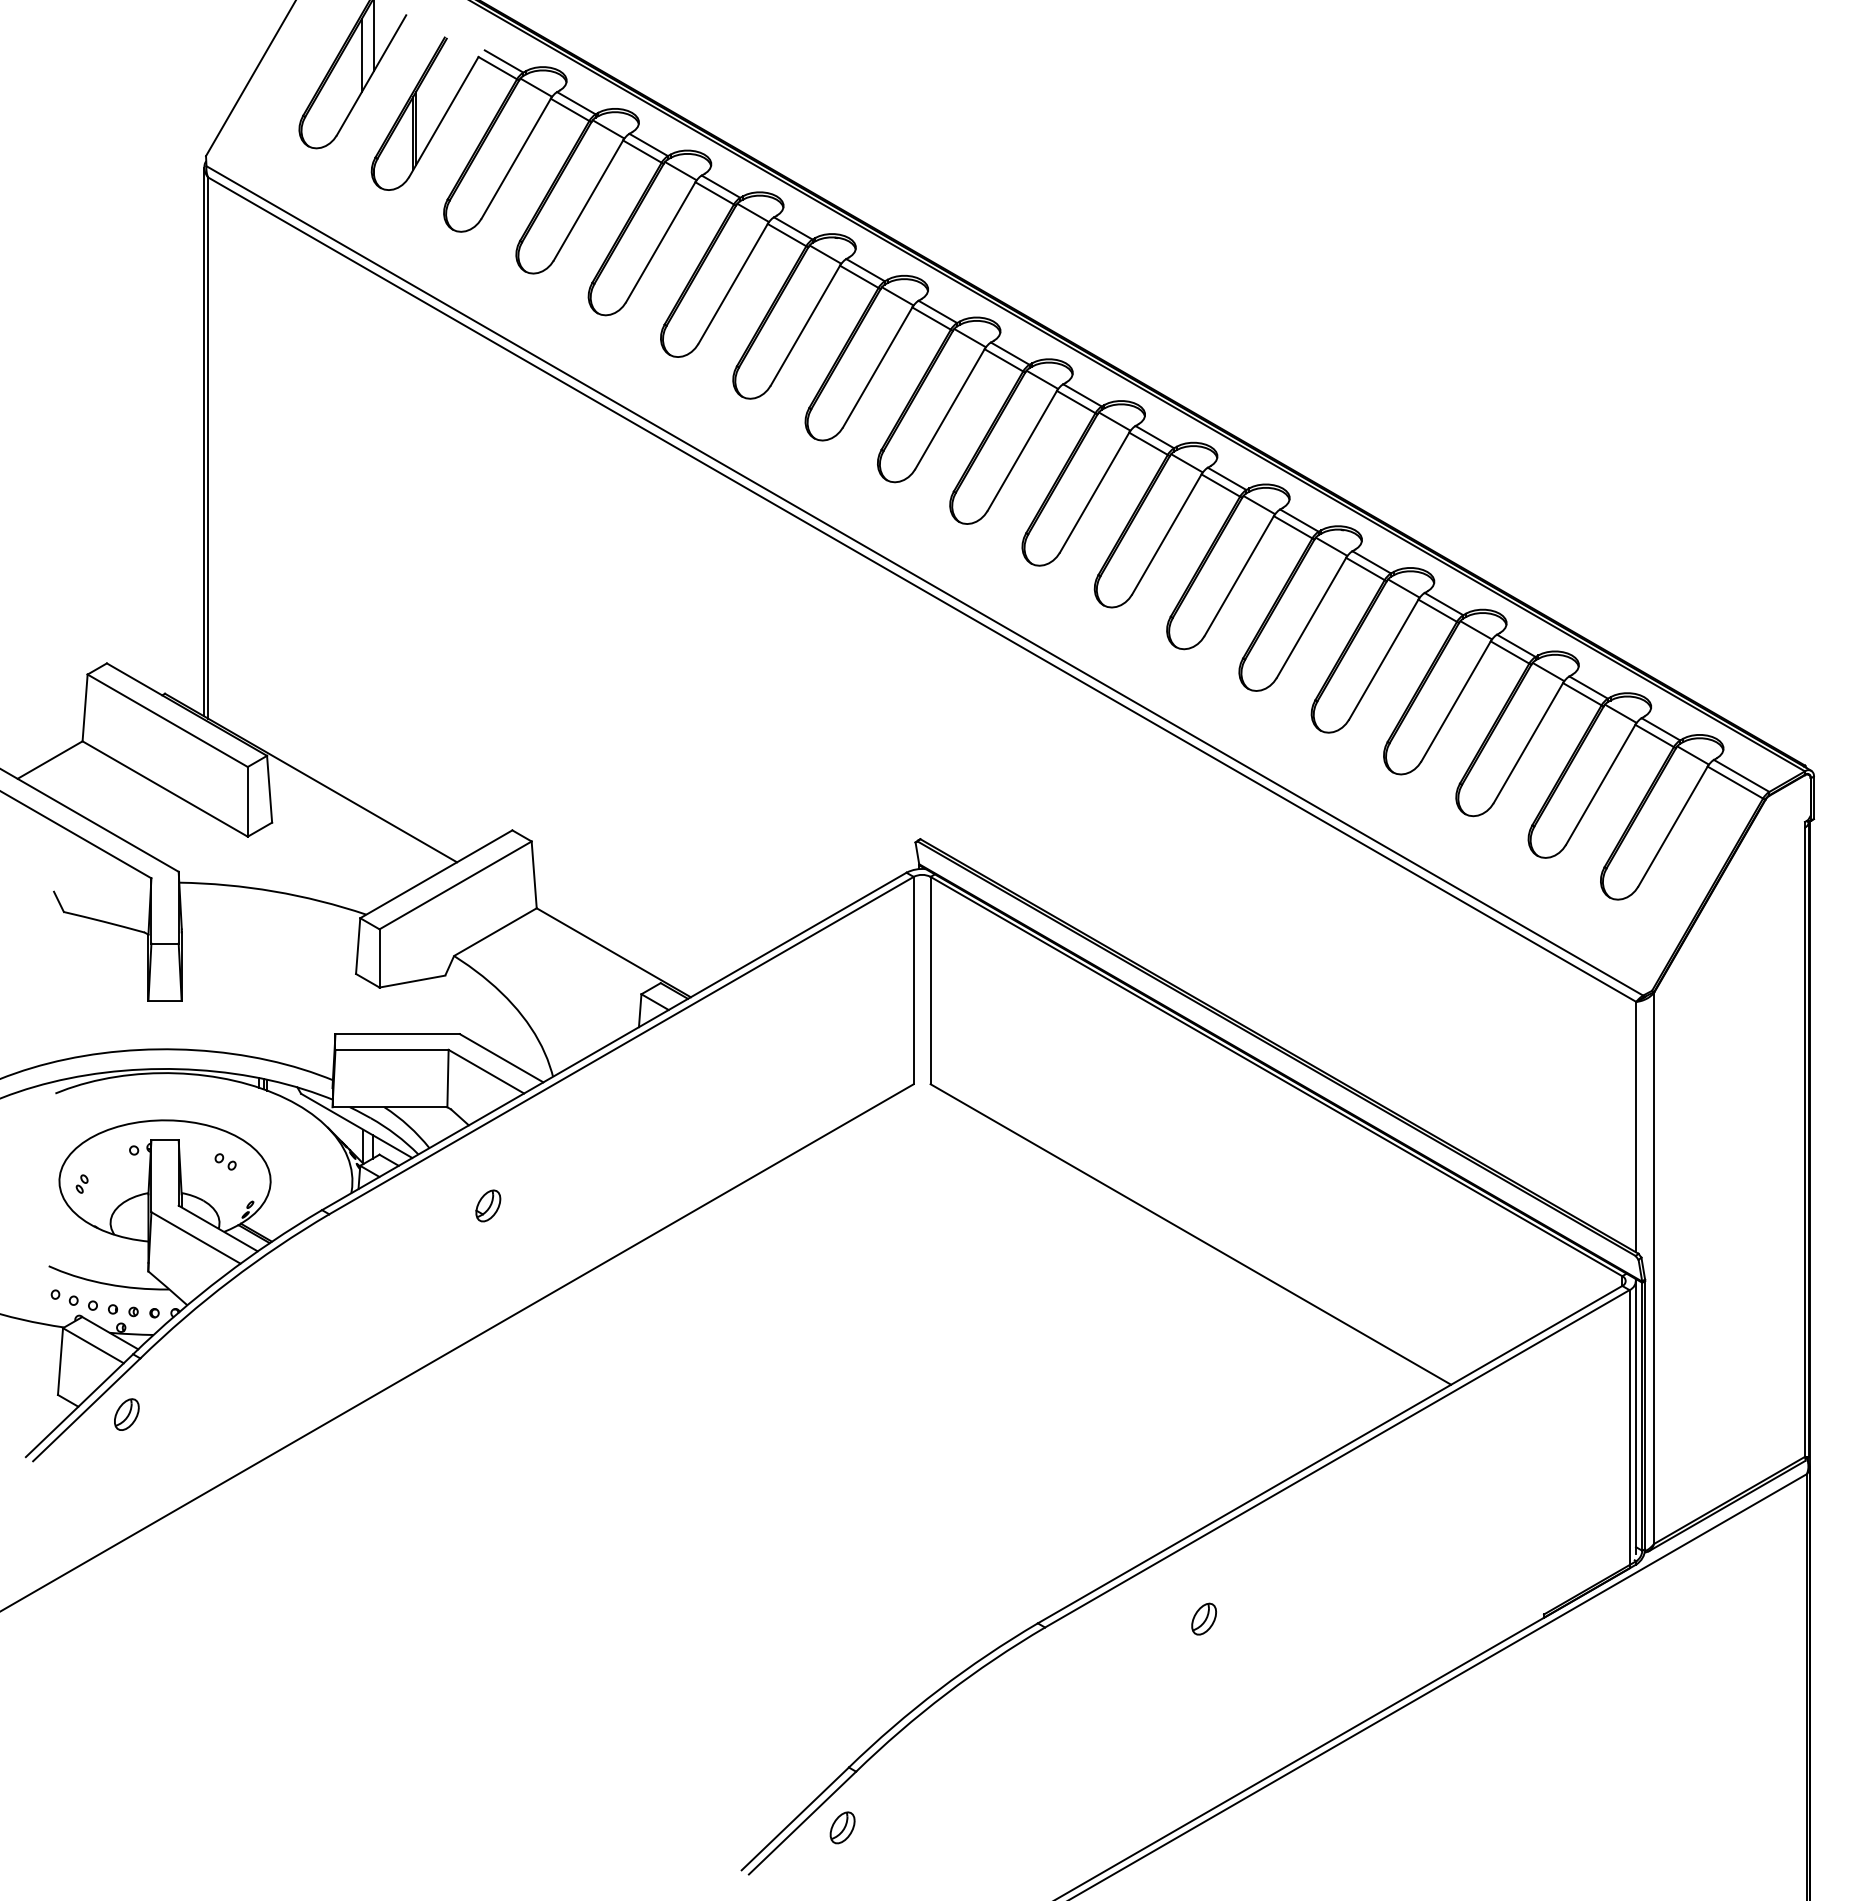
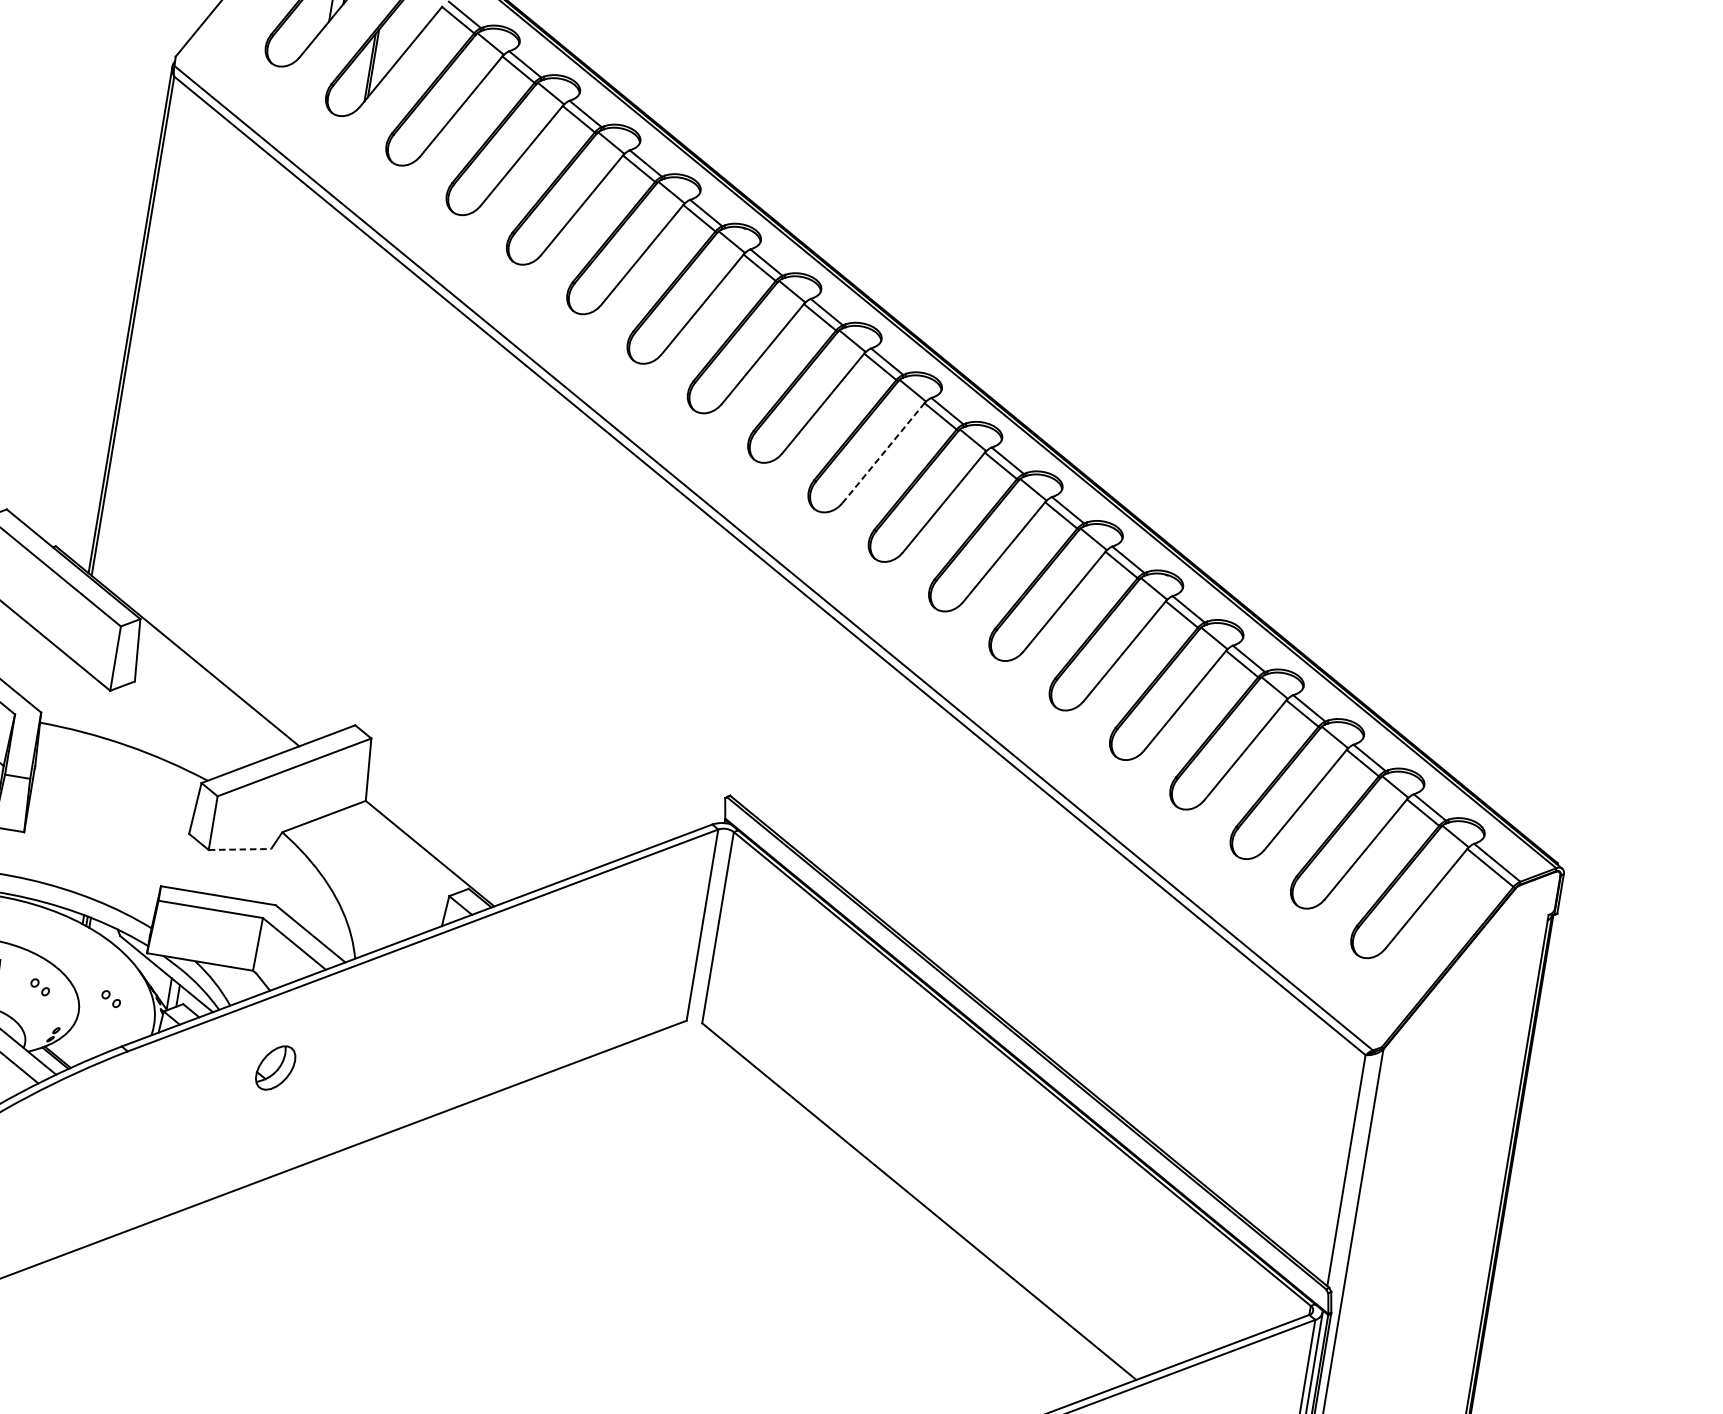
line: (1022, 450) -> (883, 452), solid -> dashed
line: (412, 981) -> (240, 849), solid -> dashed
part: (302, 1161) -> (111, 998), added
part: (488, 1205) -> (275, 1067), size x1.6

